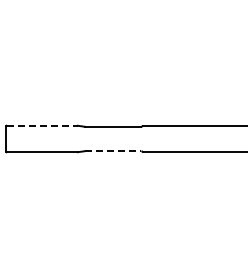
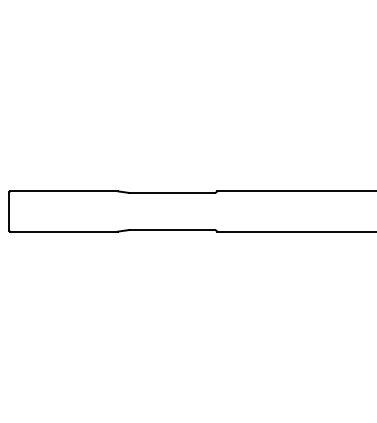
line: (42, 125) -> (64, 190), dashed -> solid
line: (113, 151) -> (172, 230), dashed -> solid

